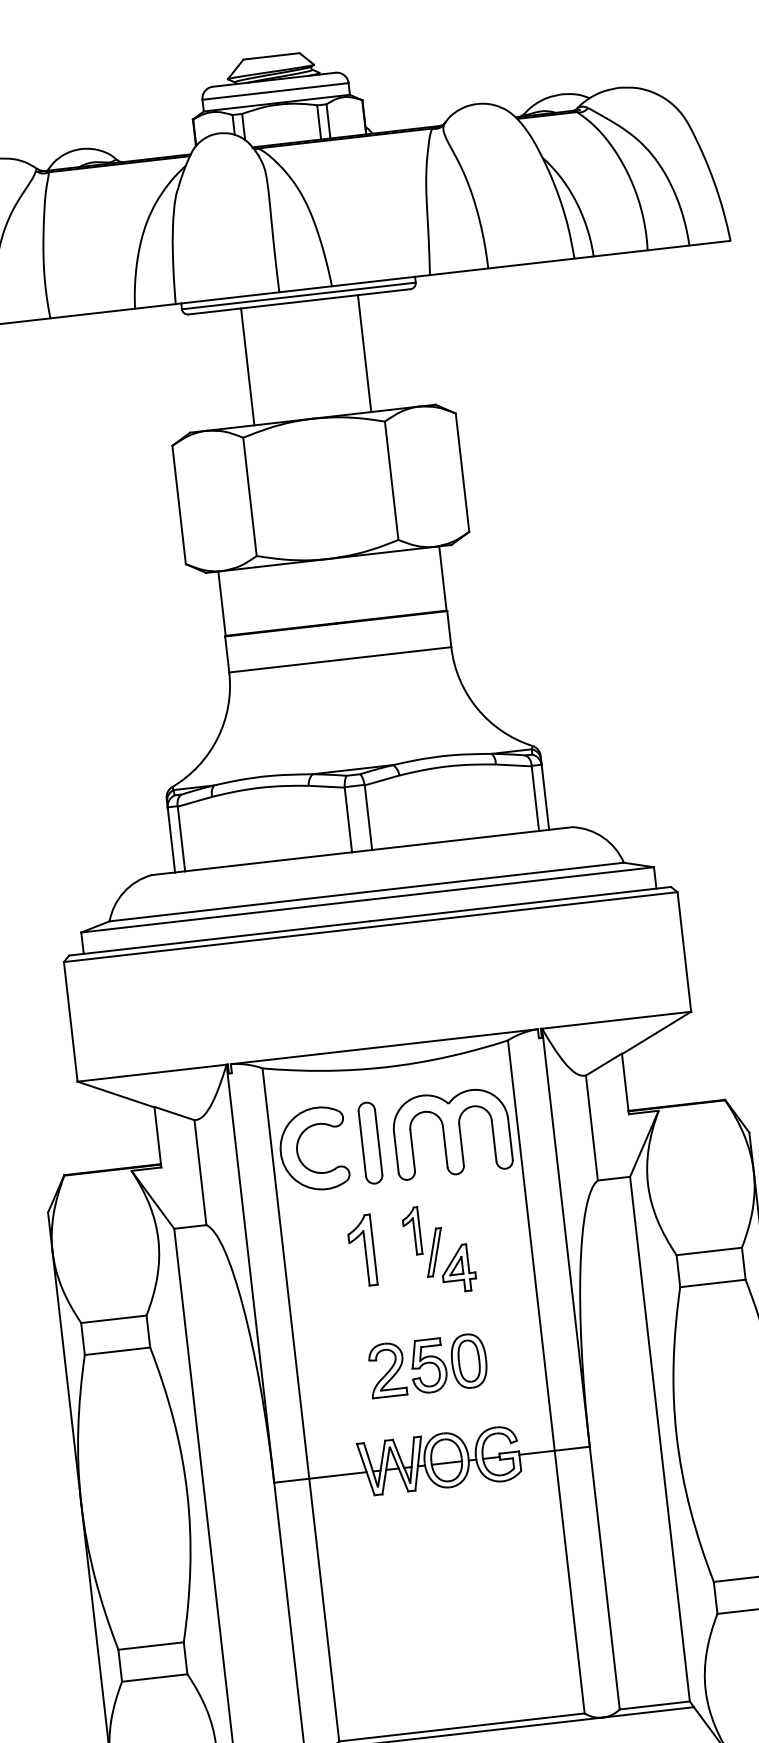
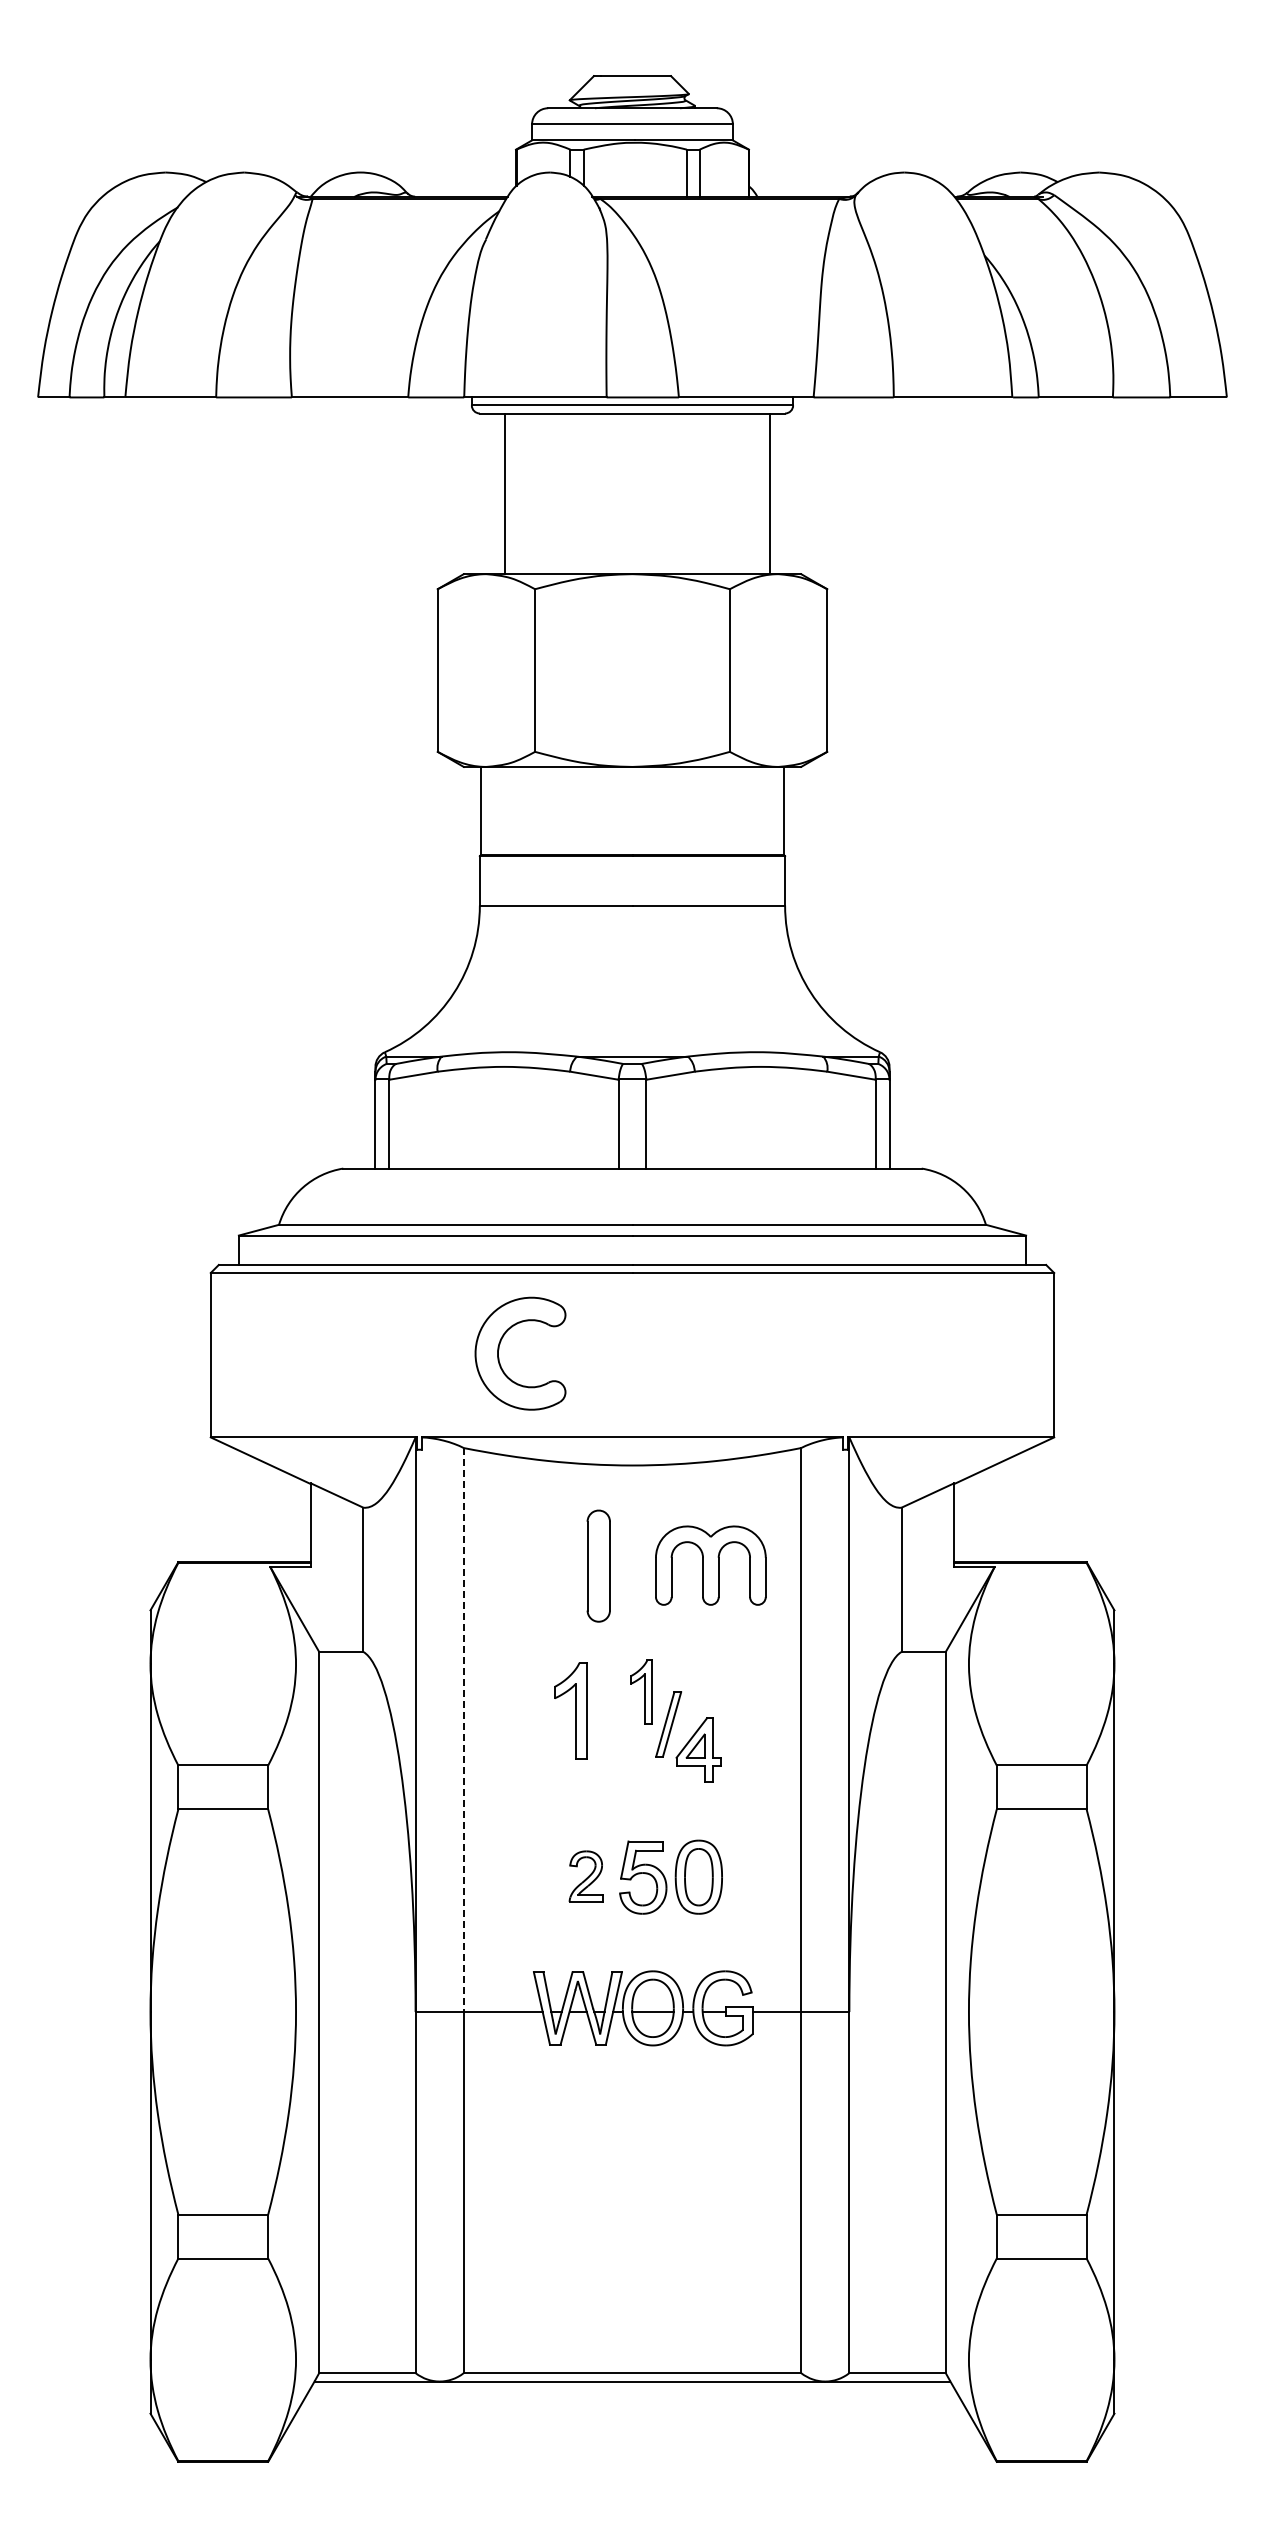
line: (364, 353) -> (769, 493), moved
line: (247, 366) -> (505, 493), moved
part: (451, 1133) -> (710, 1565), size x0.7
part: (297, 1148) -> (499, 1349), moved
line: (285, 1273) -> (463, 1730), solid -> dashed
part: (386, 1370) -> (585, 1876), size x0.7

